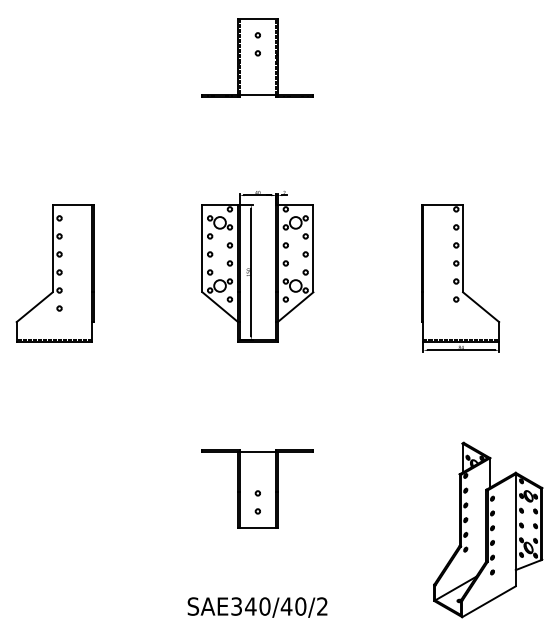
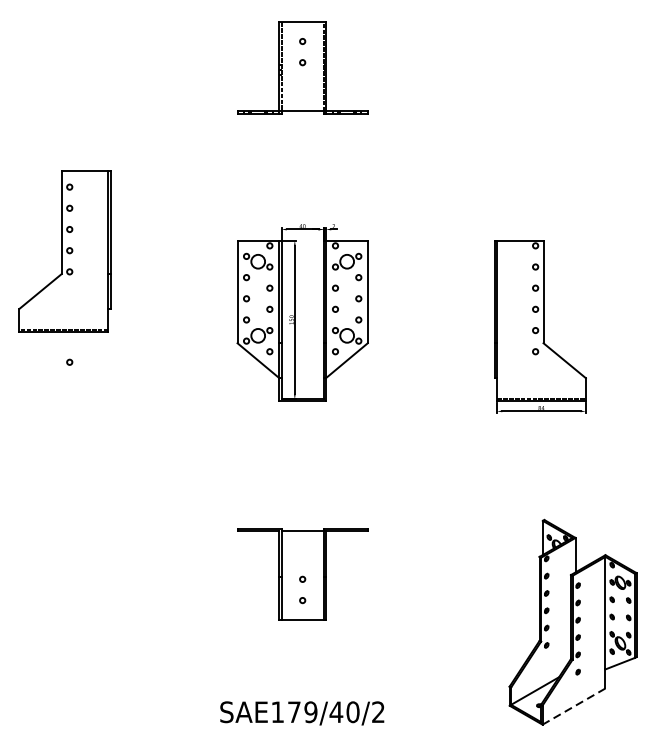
part: (54, 273) -> (63, 251), moved
line: (489, 601) -> (574, 706), solid -> dashed
text: (250, 606) -> (293, 712), SAE340/40/2 -> SAE179/40/2

